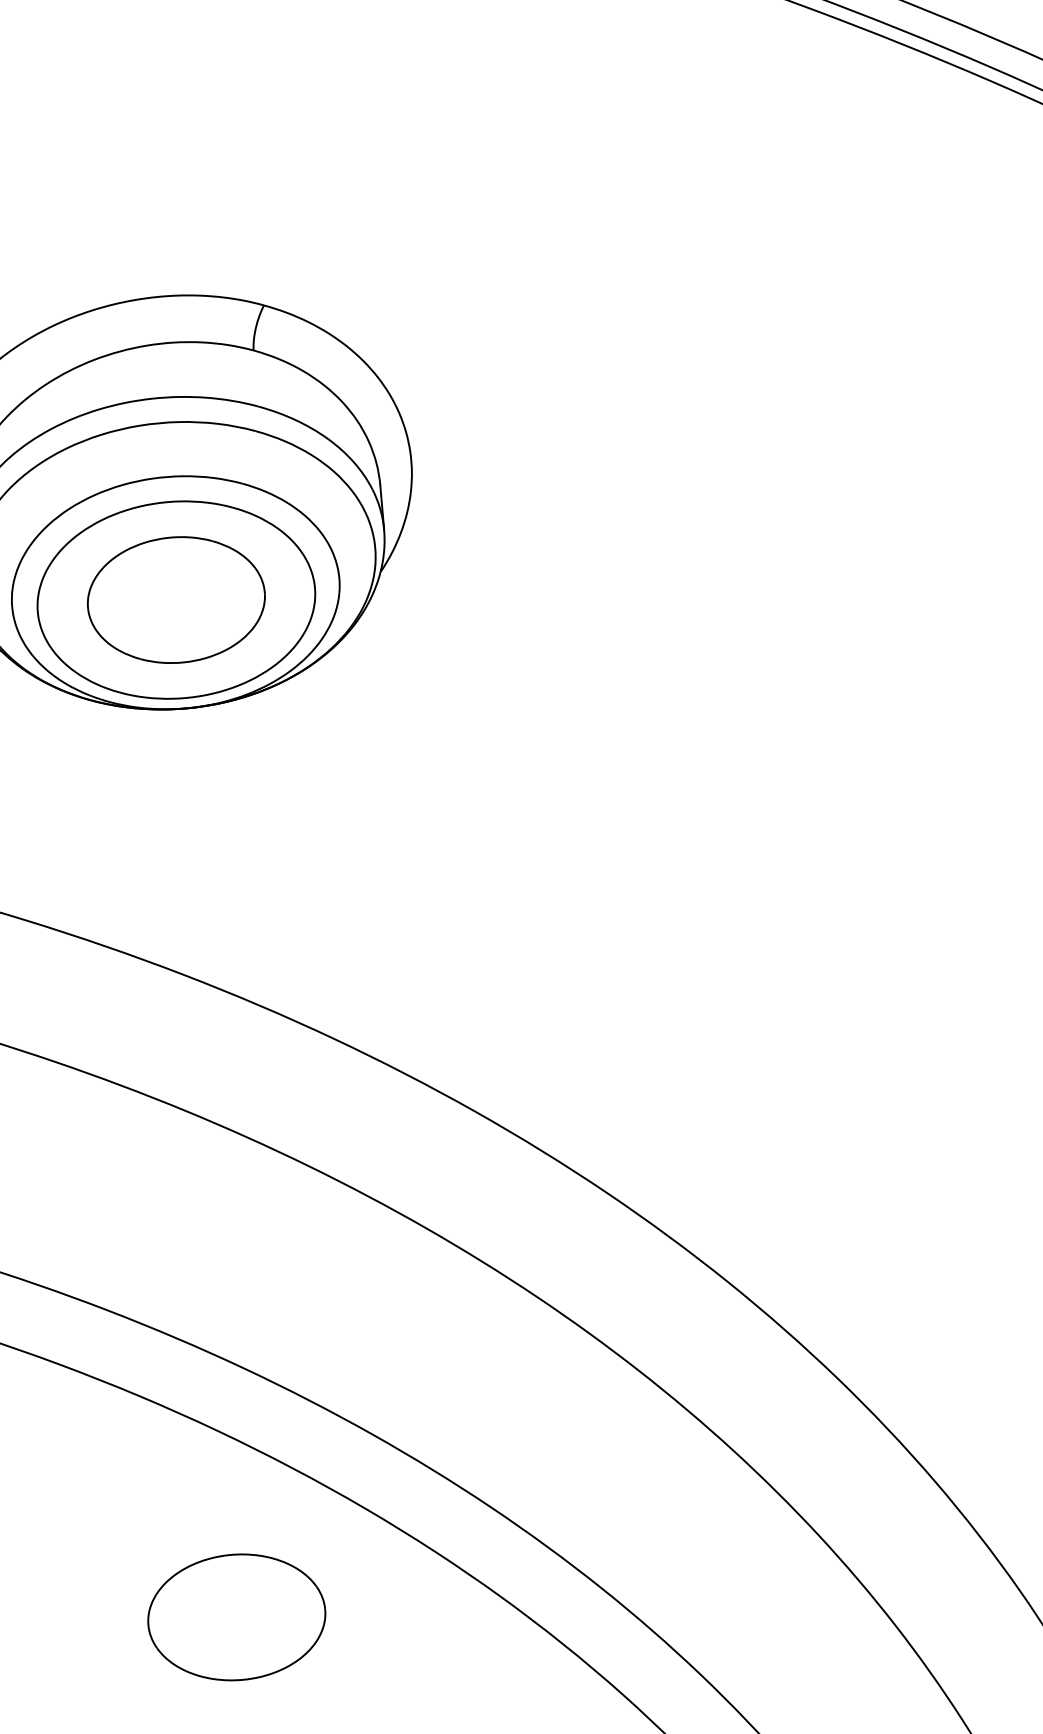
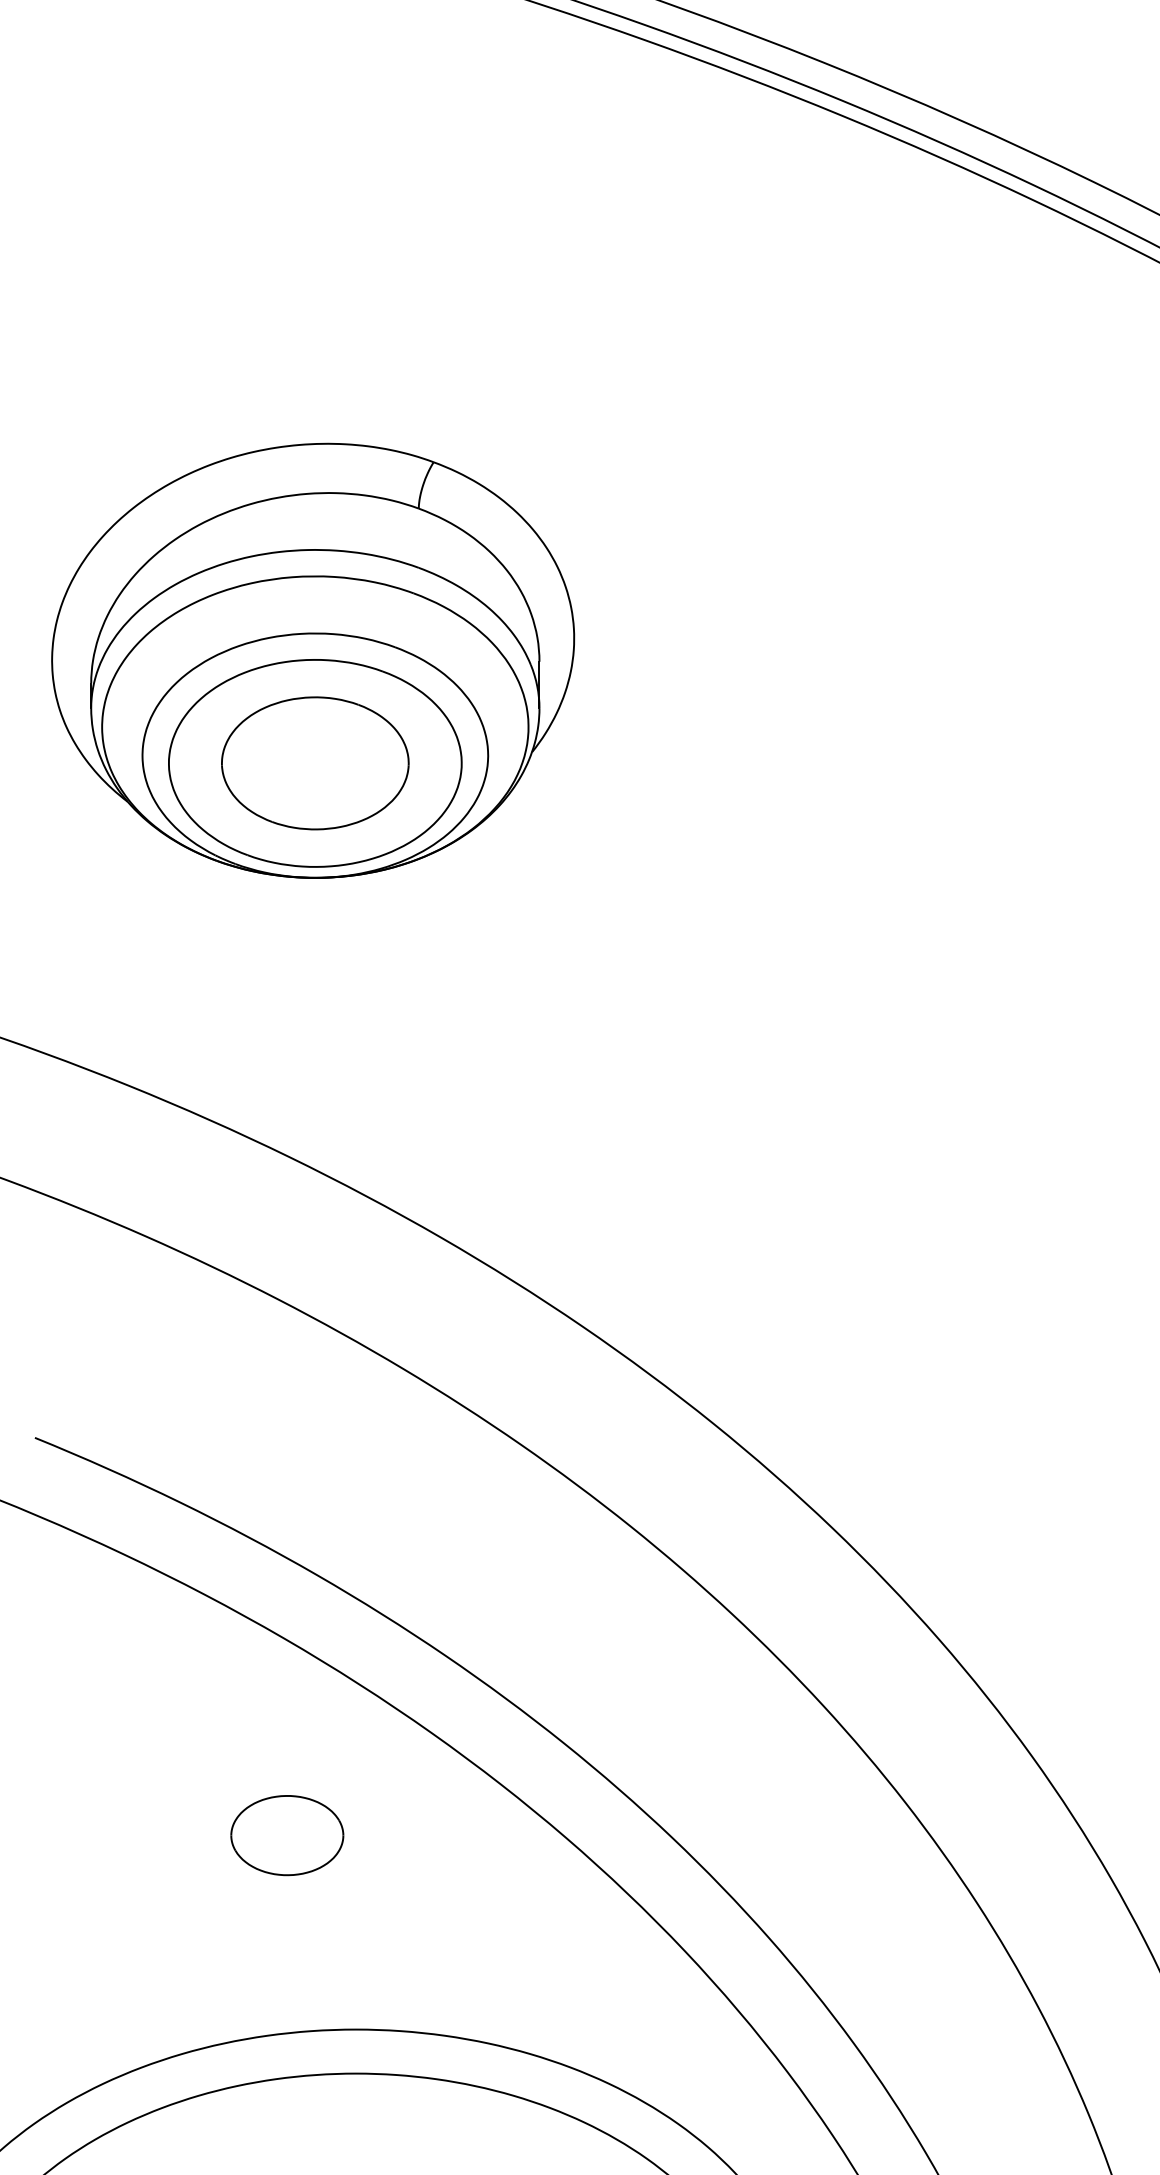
part: (237, 1617) -> (287, 1835), size x0.6

